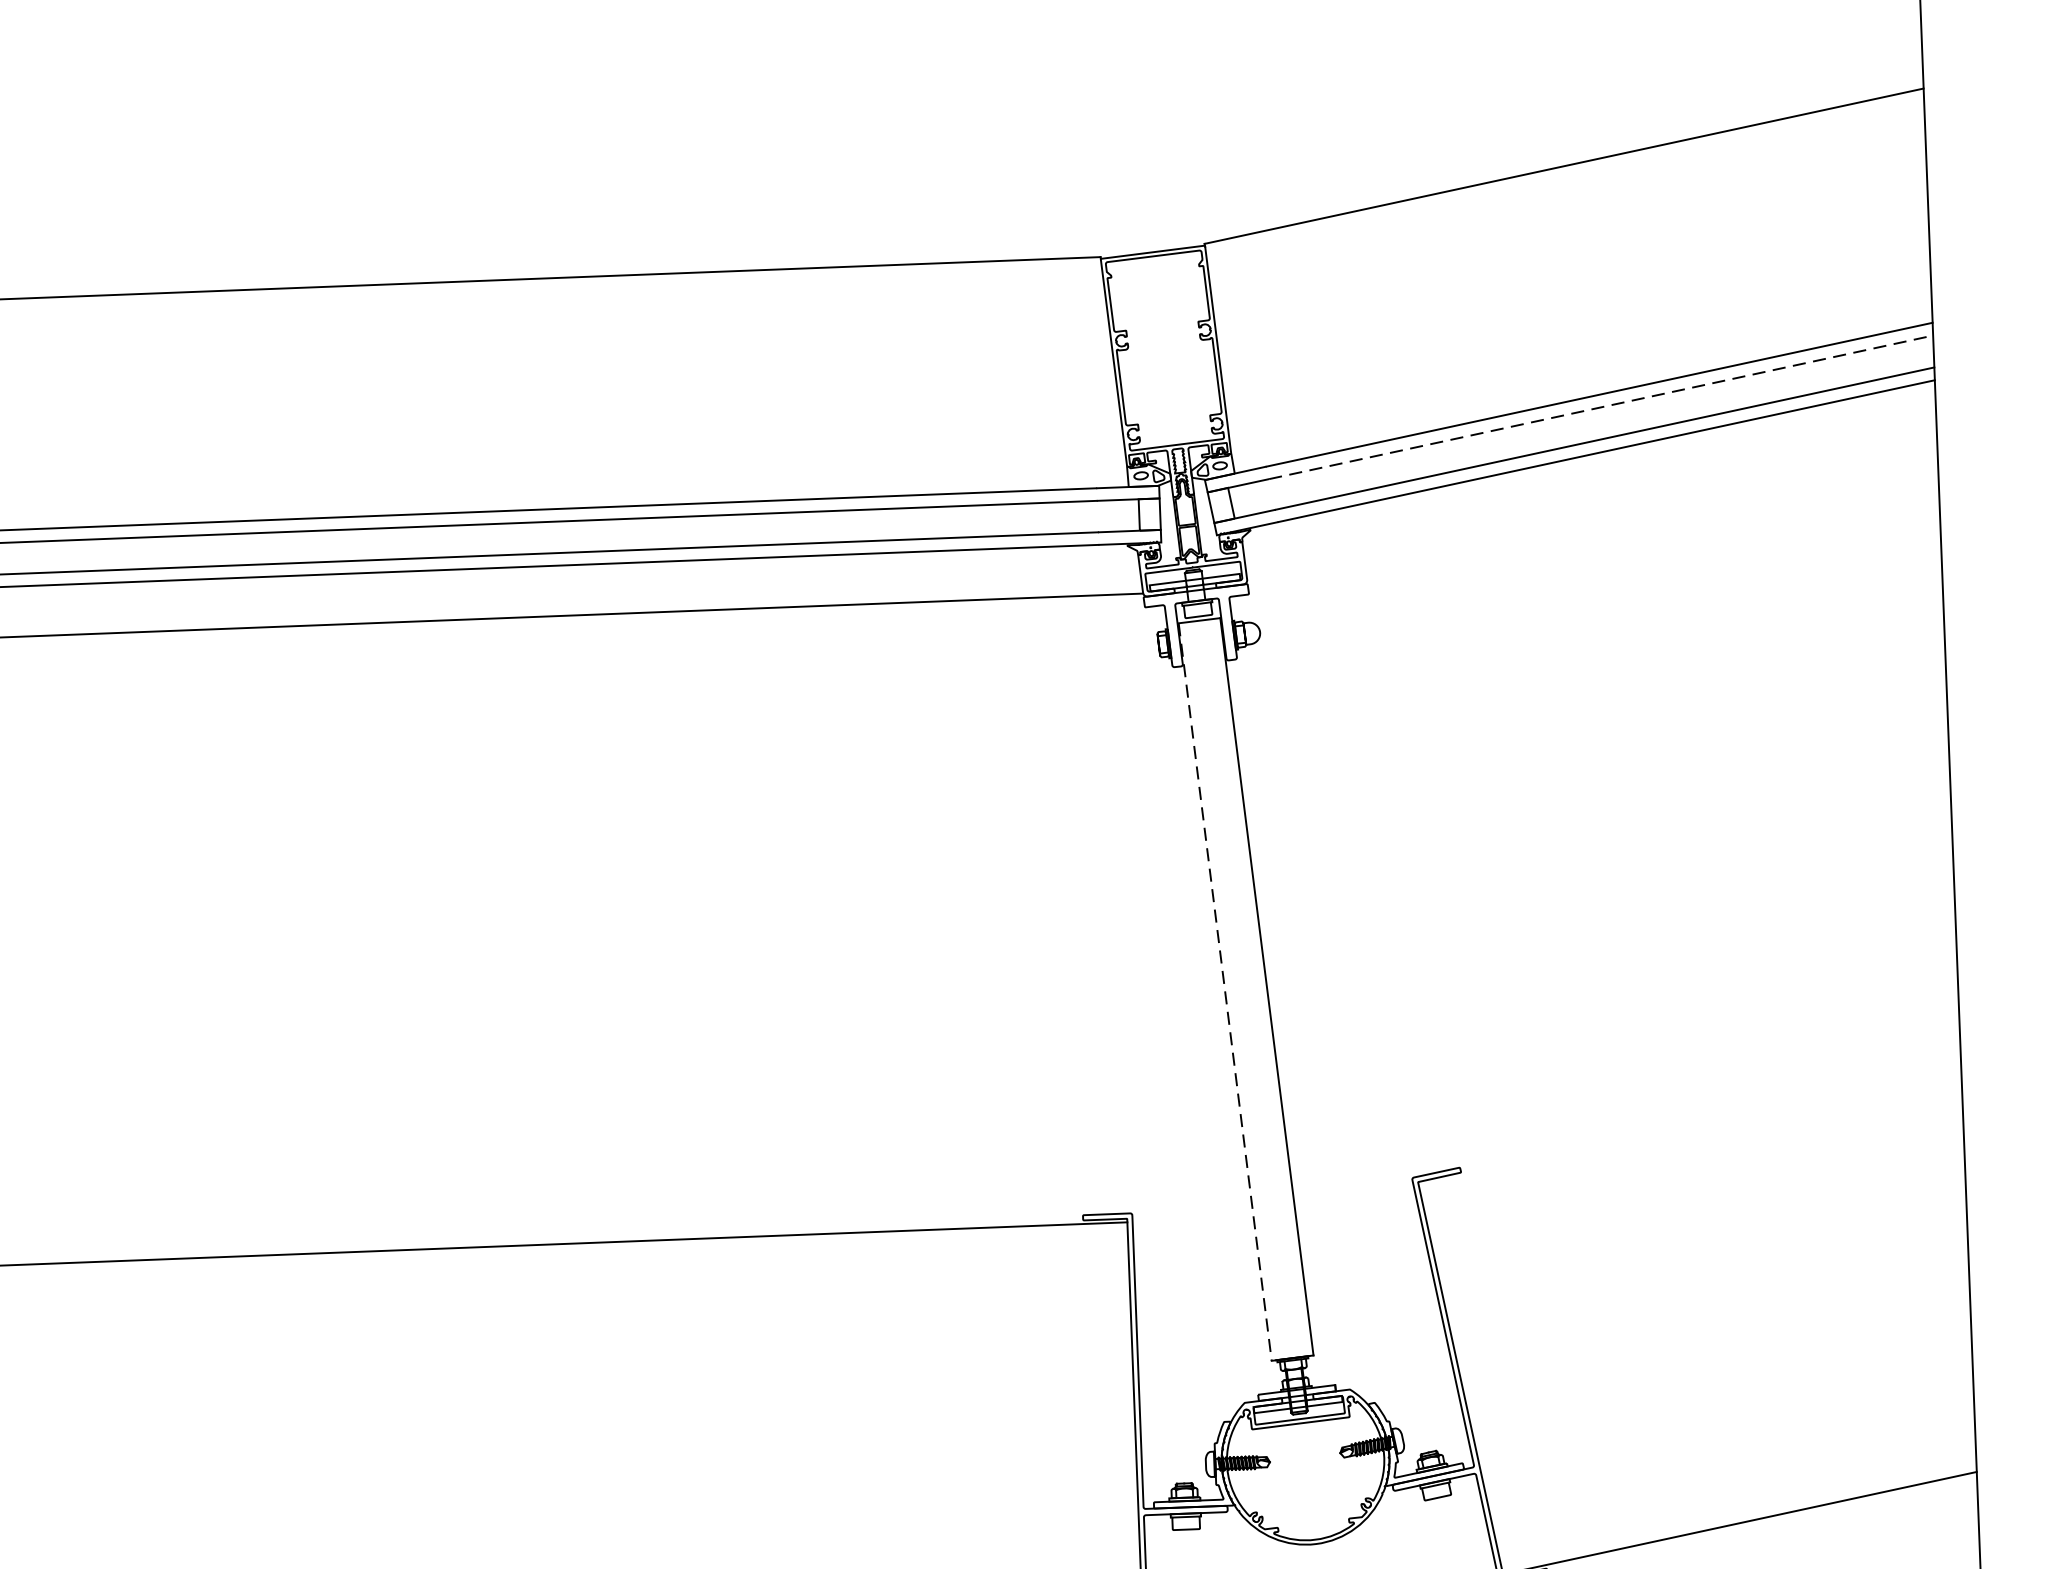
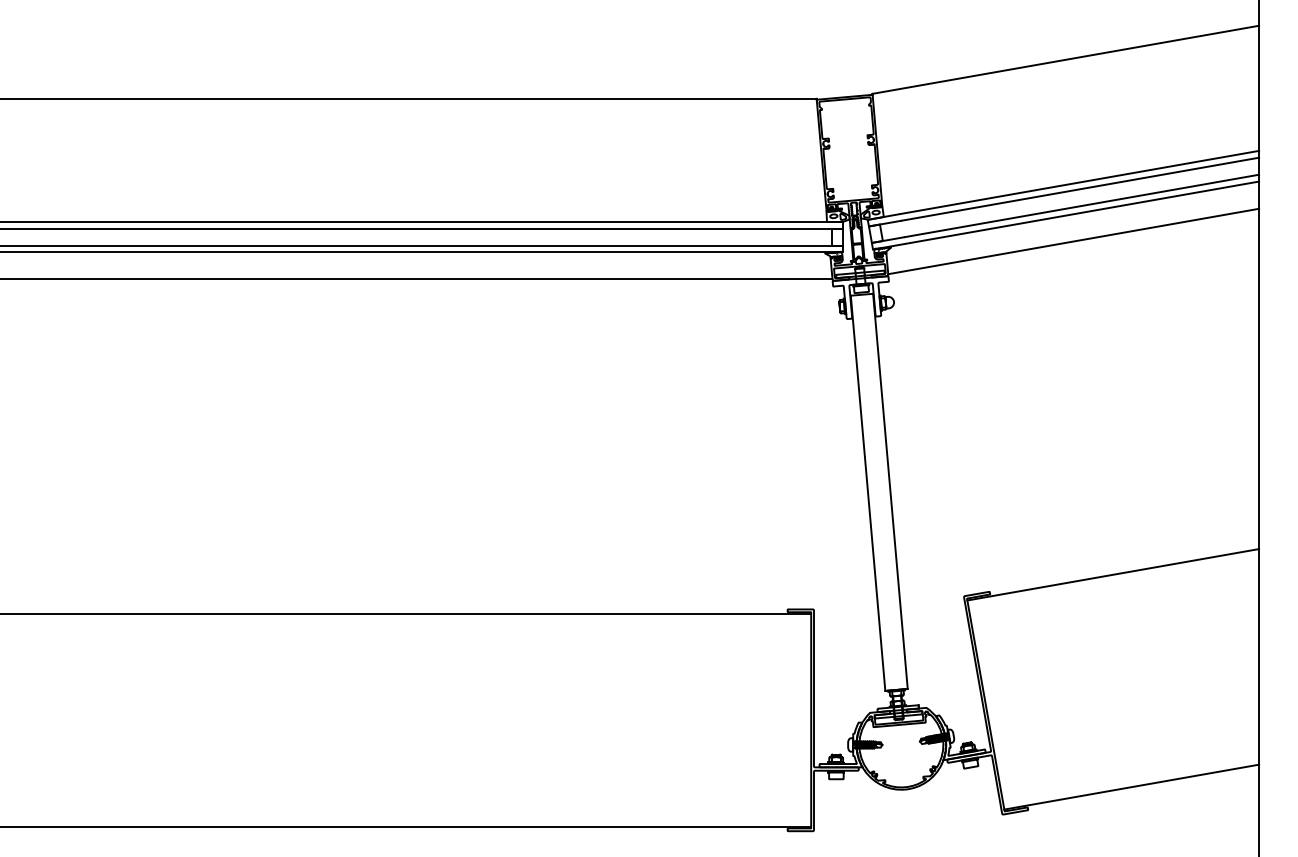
line: (1602, 407) -> (1081, 189), dashed -> solid
line: (1591, 505) -> (1073, 241), added
line: (1225, 992) -> (868, 493), dashed -> solid
line: (1690, 1126) -> (1113, 574), added

